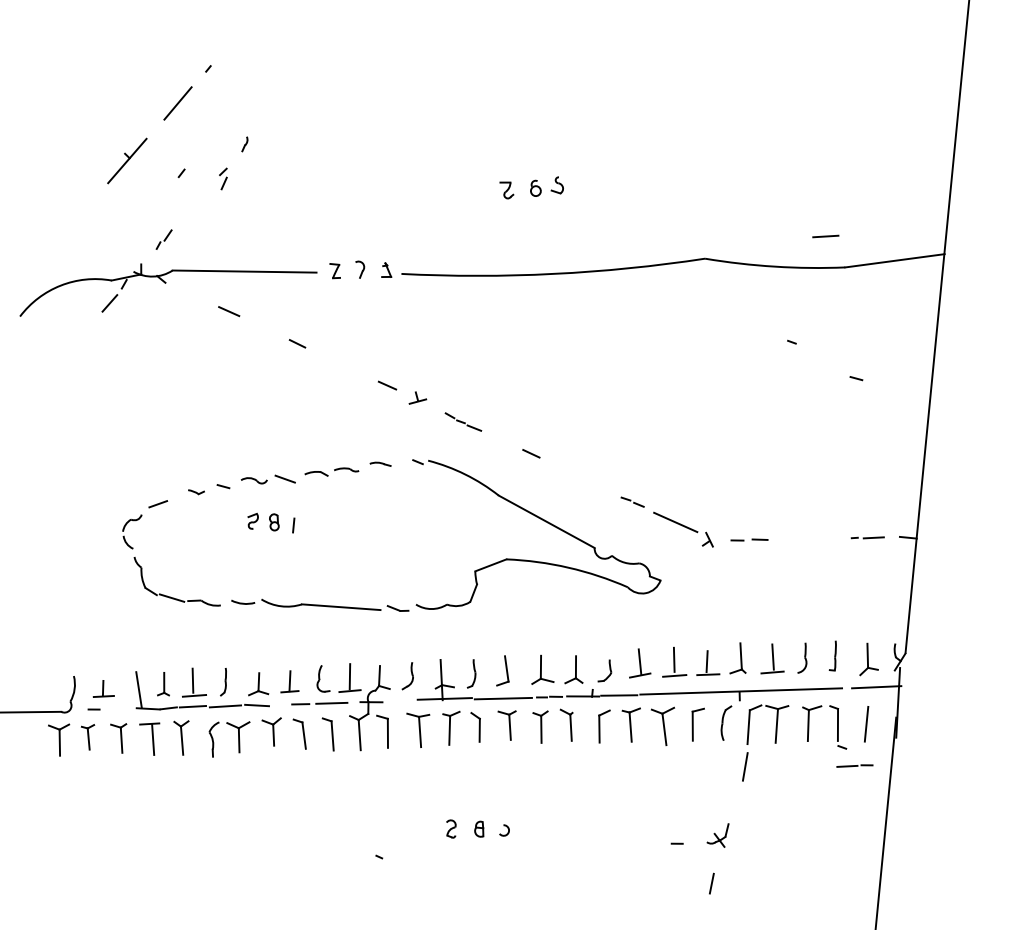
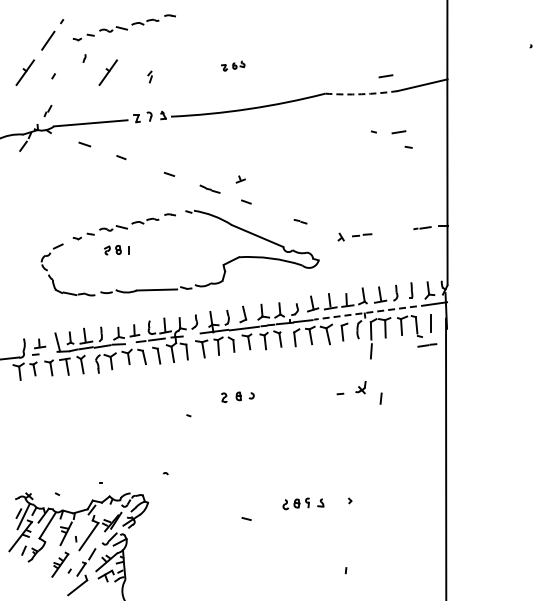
part: (326, 92) -> (123, 27), added
part: (286, 176) -> (107, 72), added
part: (222, 177) -> (149, 76), moved
part: (532, 186) -> (233, 65), size x0.7
arc: (774, 267) -> (361, 94), solid -> dashed
line: (839, 347) -> (398, 132), added
part: (417, 398) -> (240, 179), moved
line: (675, 521) -> (323, 229), removed
line: (741, 690) -> (365, 312), solid -> dashed
line: (710, 883) -> (380, 398), moved

